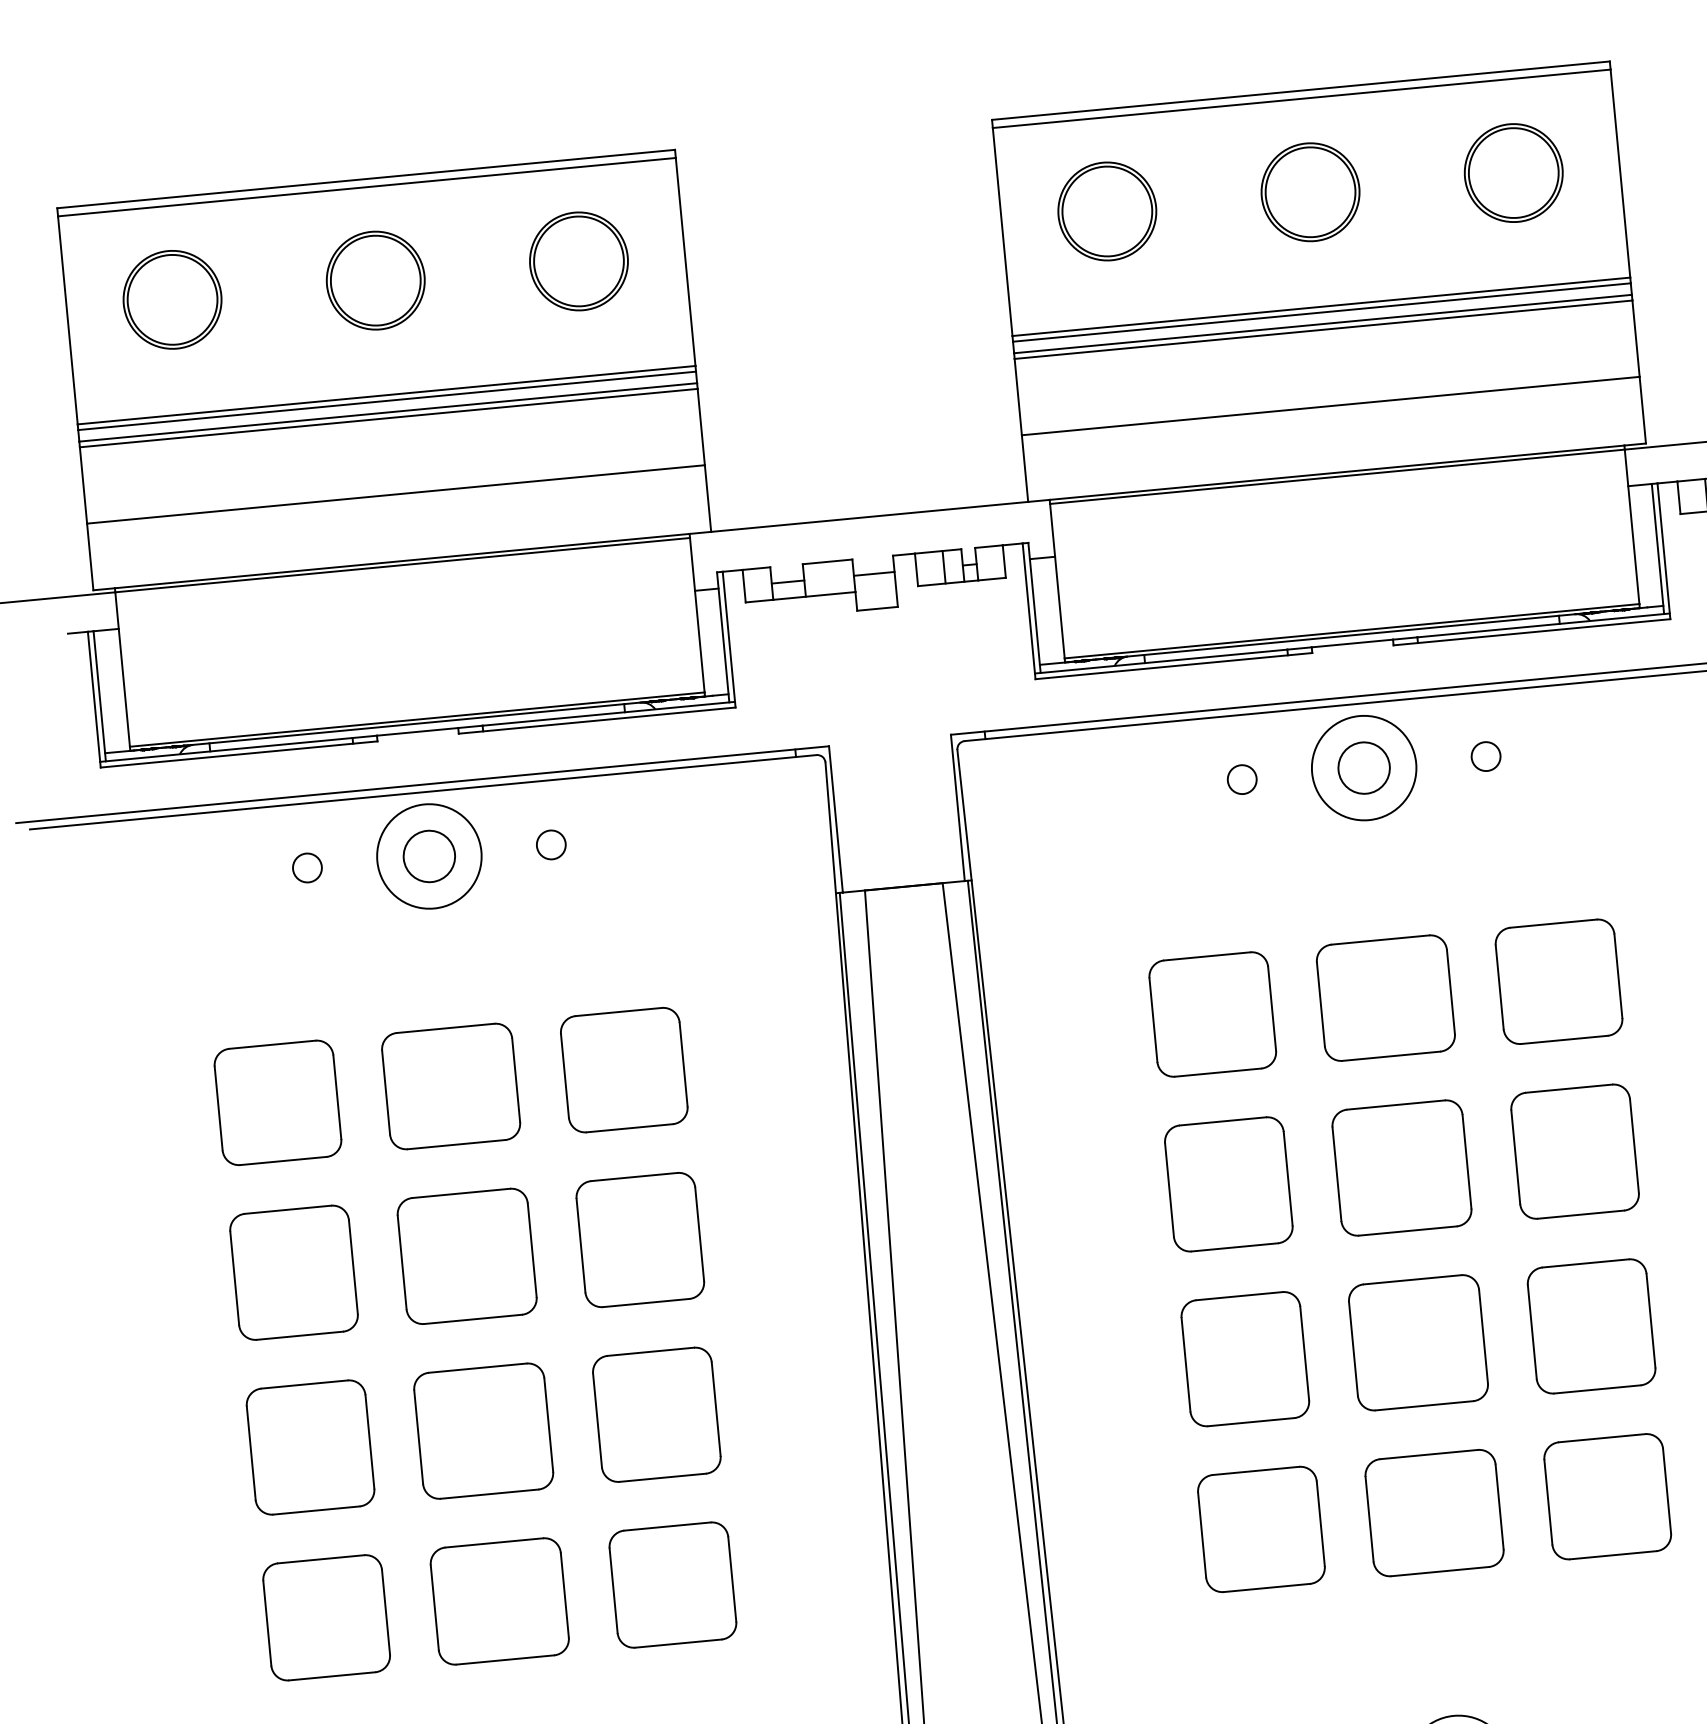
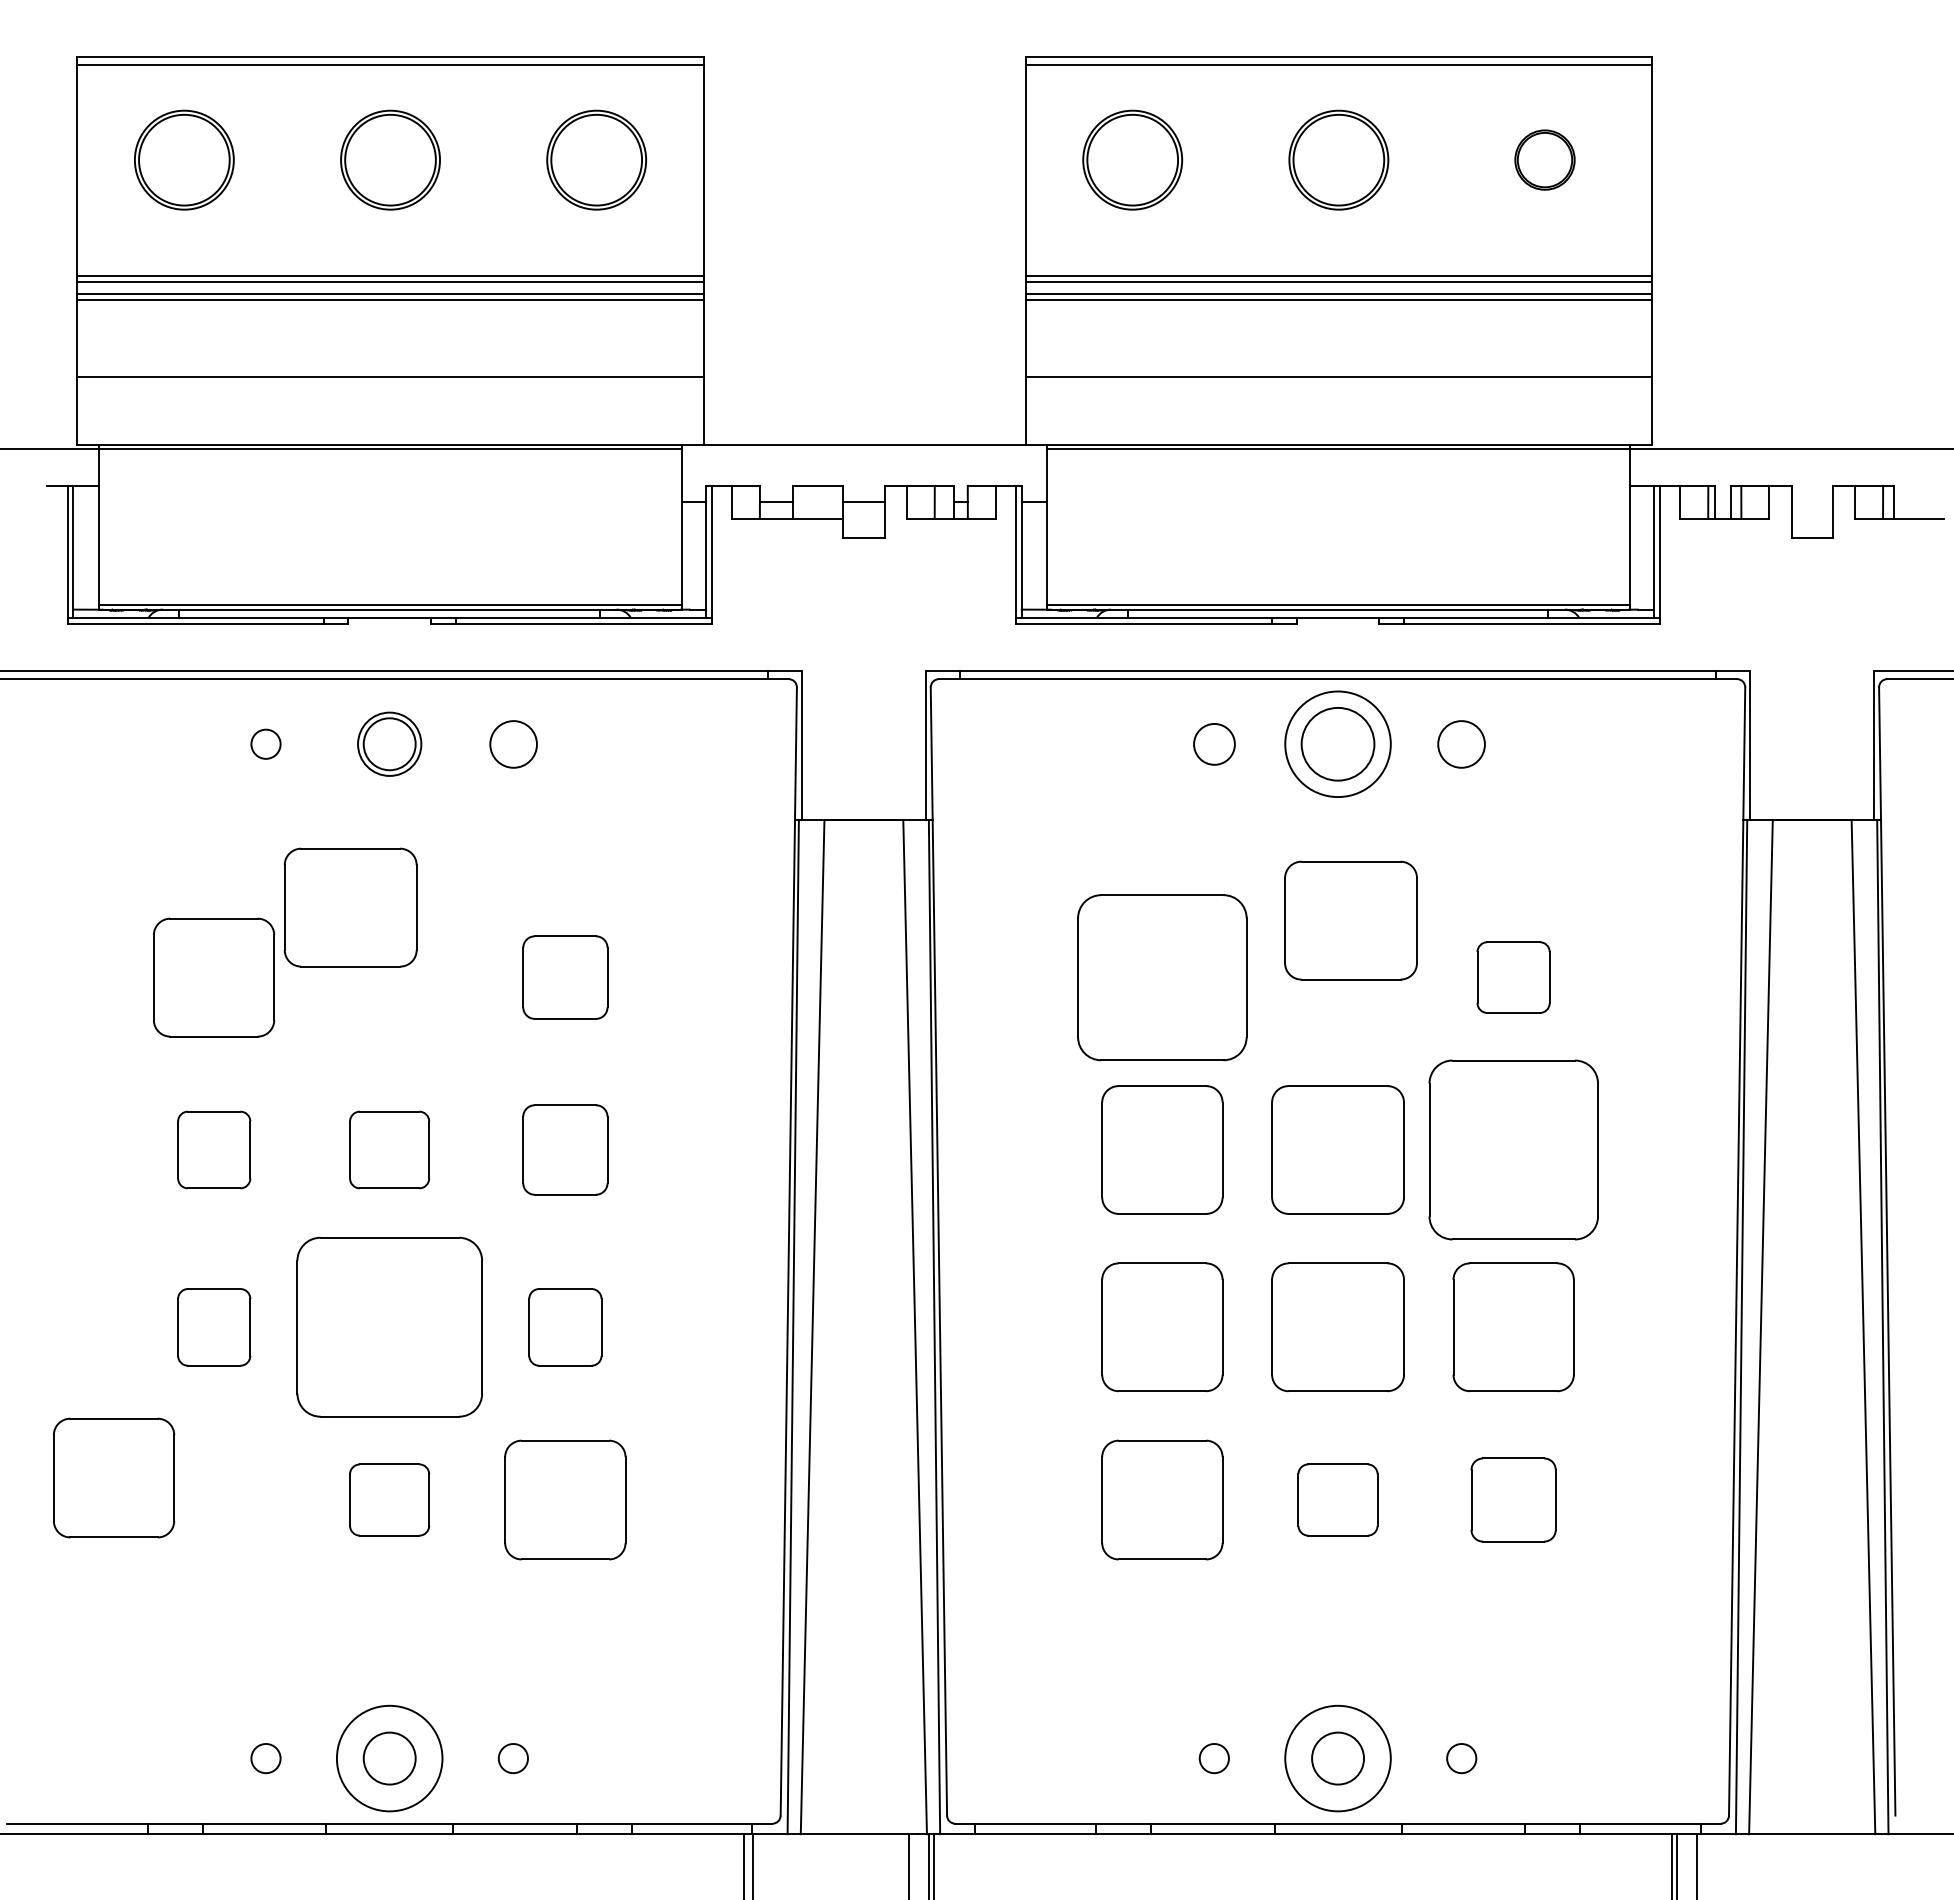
part: (1513, 172) -> (1544, 159), size x0.6
circle: (1485, 755) -> (1461, 743), size x1.6
circle: (1364, 768) -> (1338, 744), size x1.4
circle: (1241, 778) -> (1213, 743), size x1.4
circle: (550, 844) -> (512, 743), size x1.6
circle: (429, 856) -> (389, 744), size x0.6
part: (1558, 981) -> (1513, 977), size x0.6
part: (1385, 998) -> (1350, 920), moved
part: (1212, 1014) -> (1162, 977), size x1.4
part: (624, 1069) -> (565, 977), size x0.7
part: (450, 1086) -> (350, 907), moved
part: (1574, 1151) -> (1513, 1149), size x1.4
part: (640, 1239) -> (565, 1149), size x0.7
part: (466, 1255) -> (389, 1149), size x0.6
part: (294, 1272) -> (214, 1149), size x0.6
part: (657, 1414) -> (565, 1327), size x0.6
part: (483, 1431) -> (389, 1327), size x1.4
part: (311, 1447) -> (214, 1327), size x0.6
part: (1607, 1496) -> (1513, 1499), size x0.7
part: (1434, 1512) -> (1337, 1499), size x0.6
part: (499, 1600) -> (389, 1499), size x0.6
part: (327, 1617) -> (114, 1477), moved

